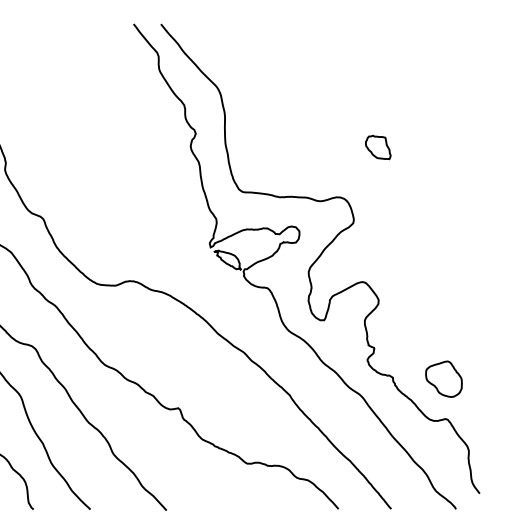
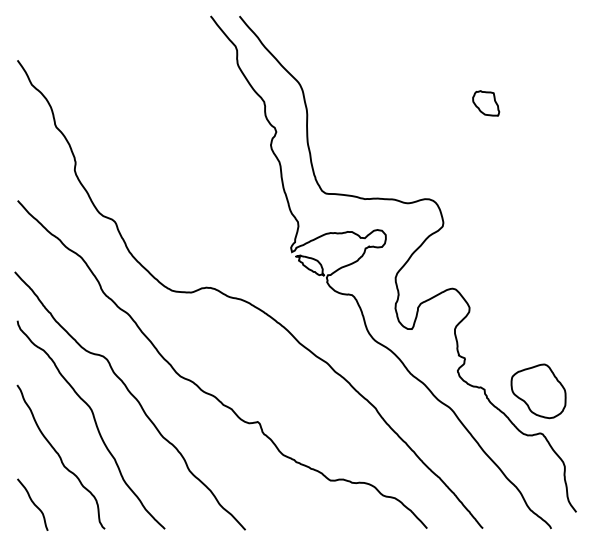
part: (378, 147) -> (486, 103), moved
part: (443, 379) -> (538, 391), size x1.43

